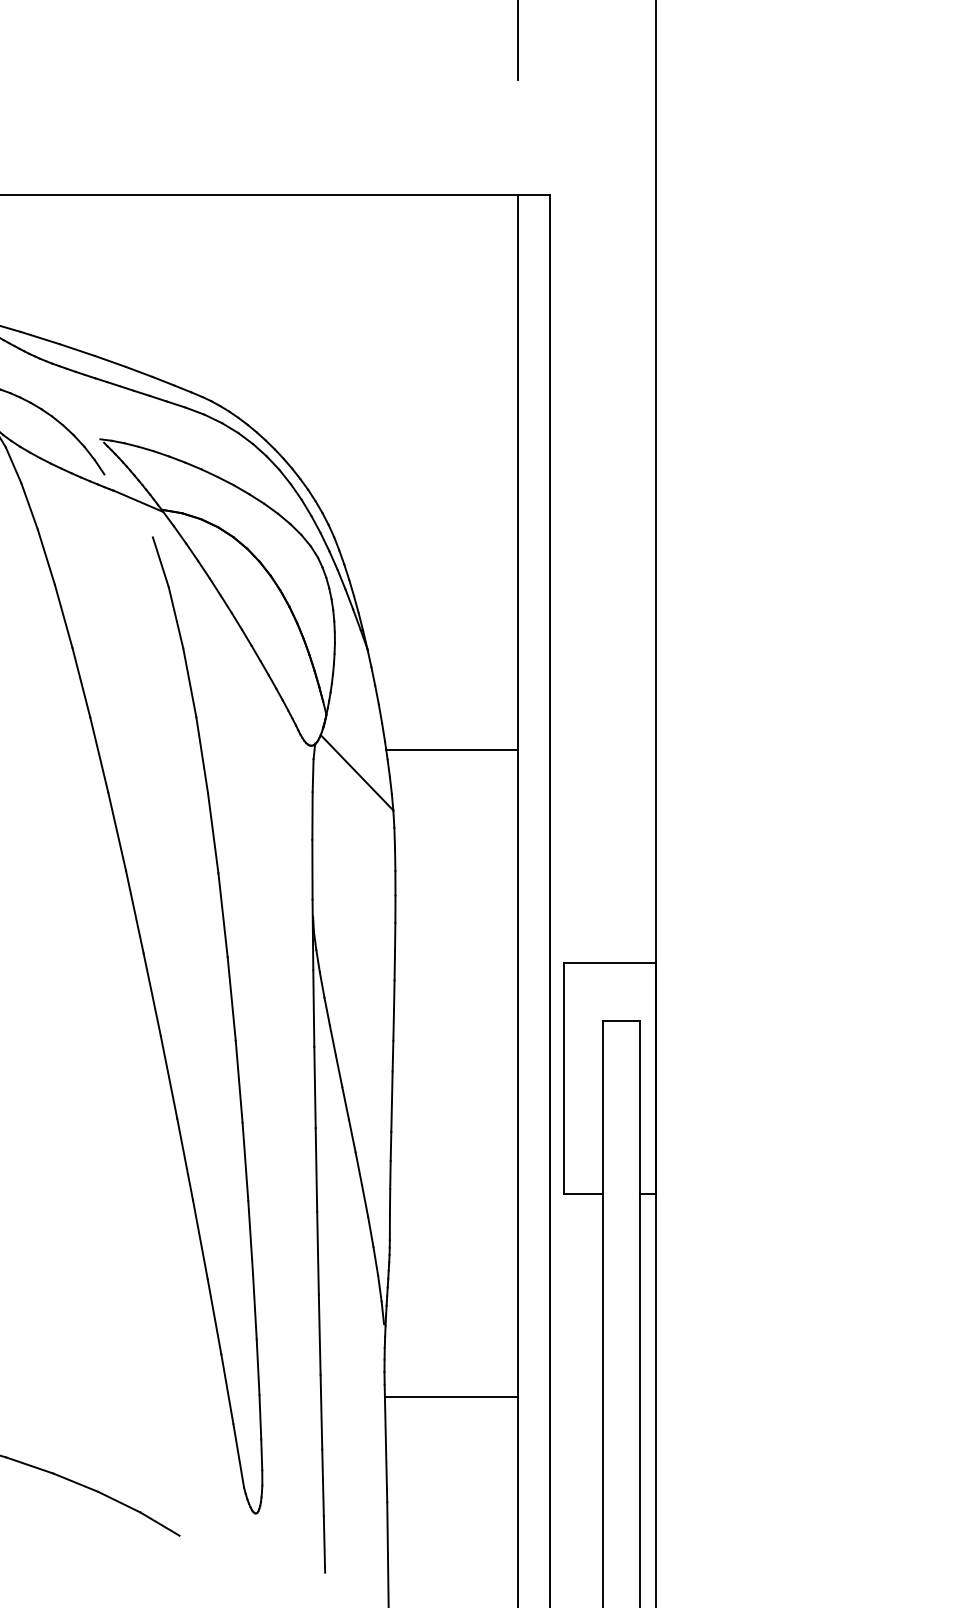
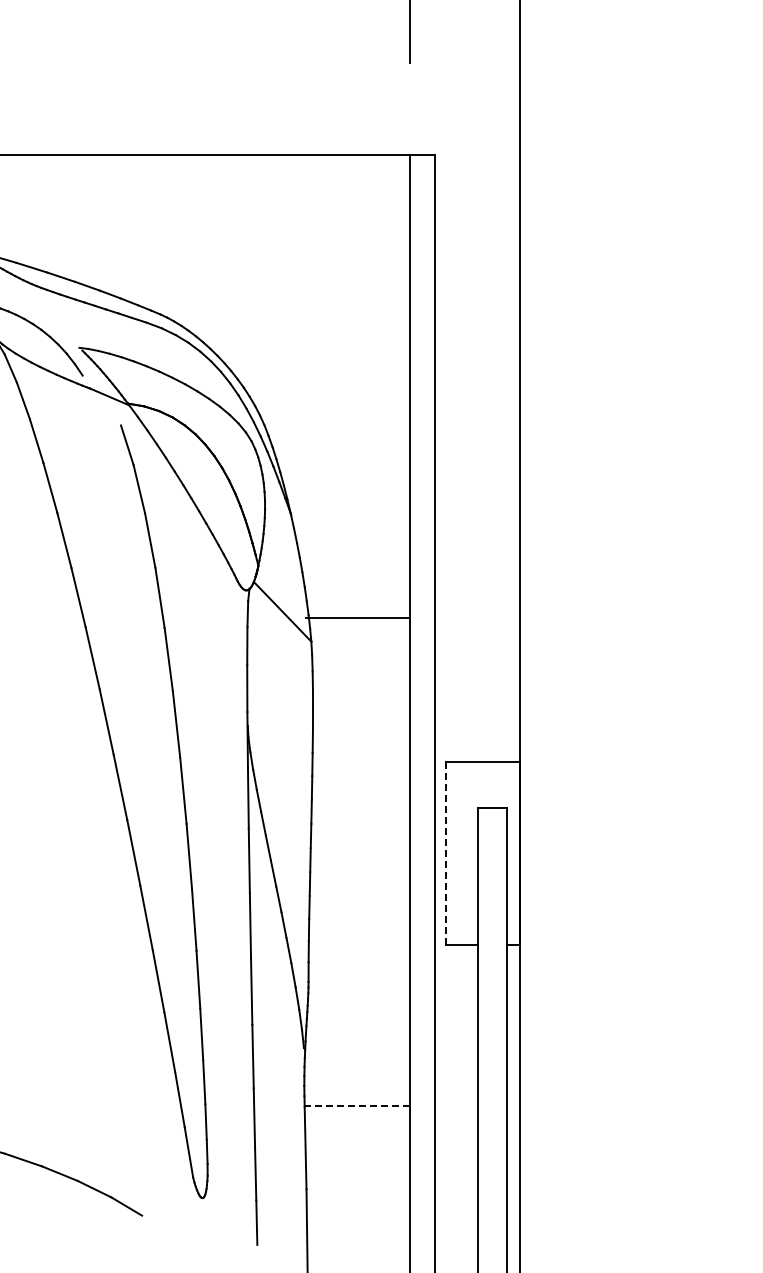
line: (451, 749) -> (357, 617), moved
line: (564, 1078) -> (446, 853), solid -> dashed
line: (451, 1396) -> (357, 1105), solid -> dashed

